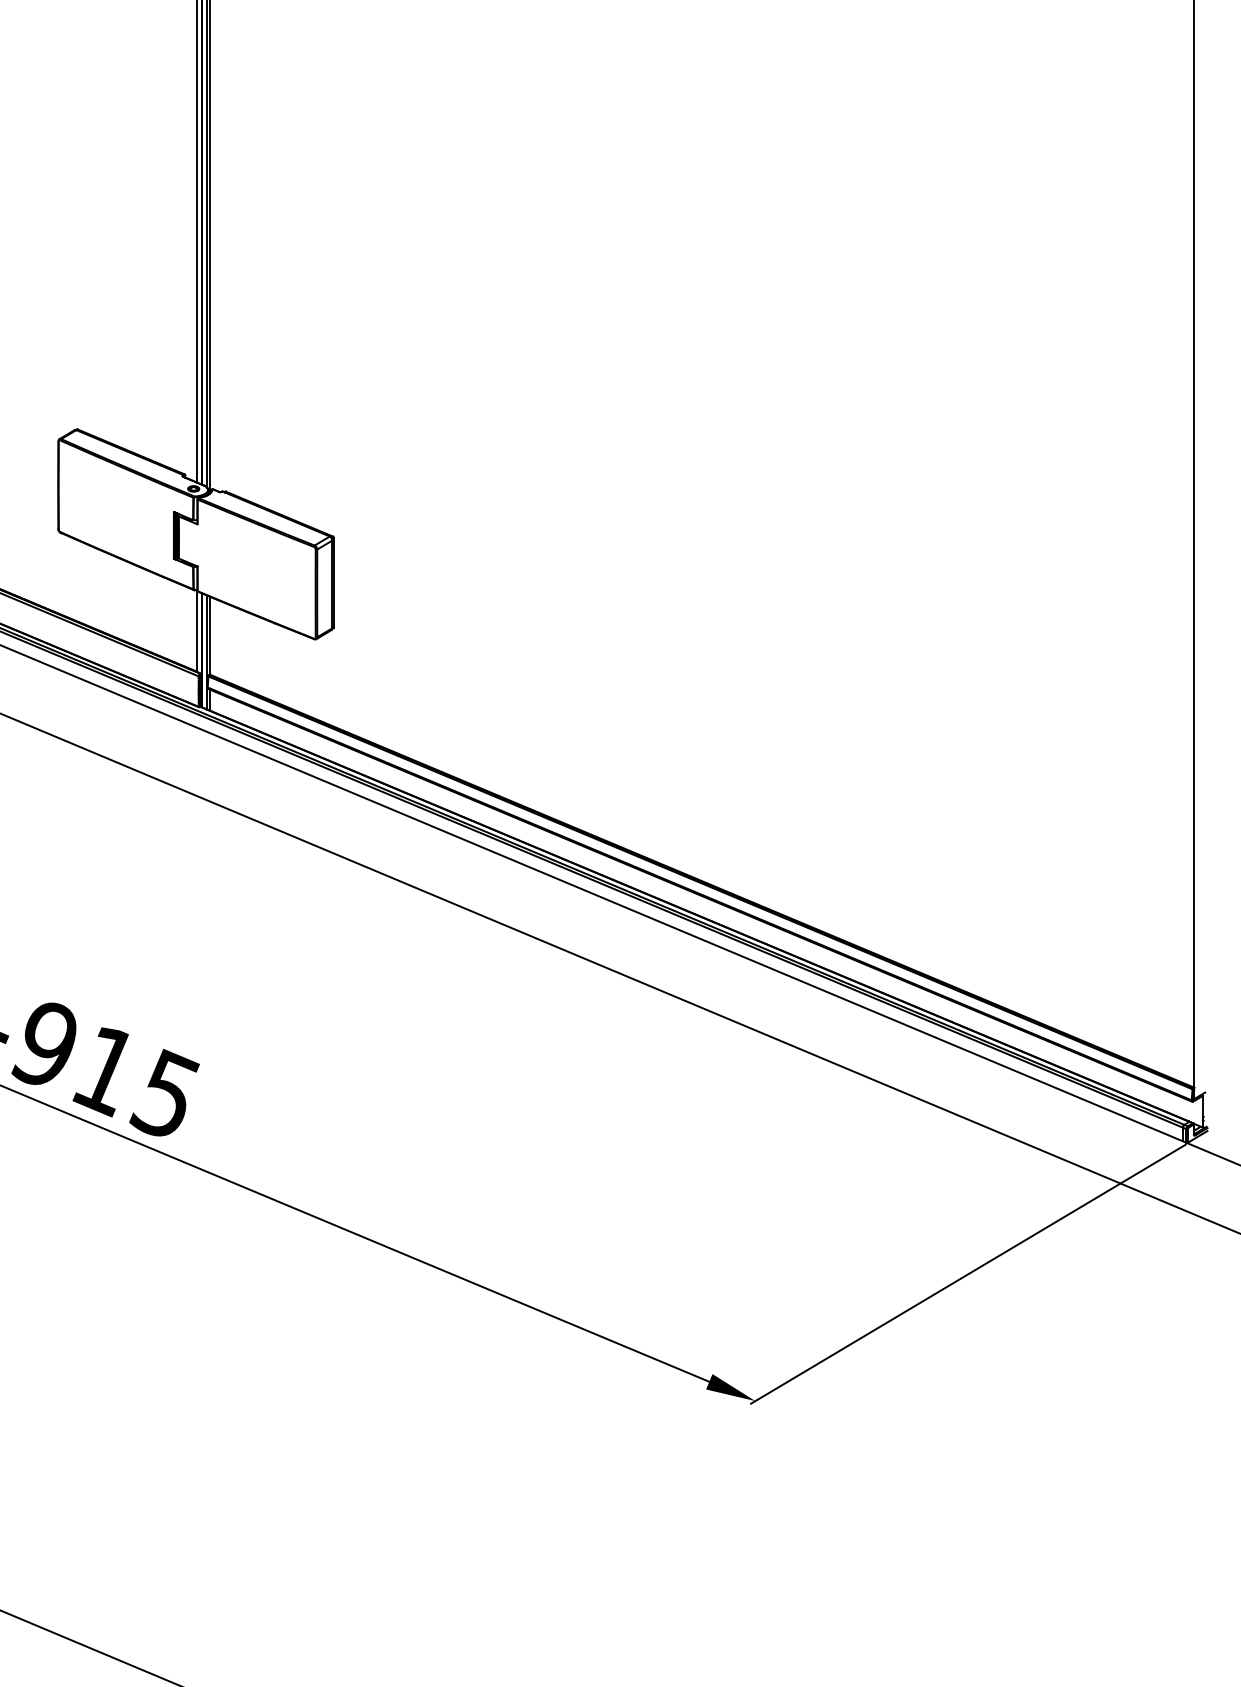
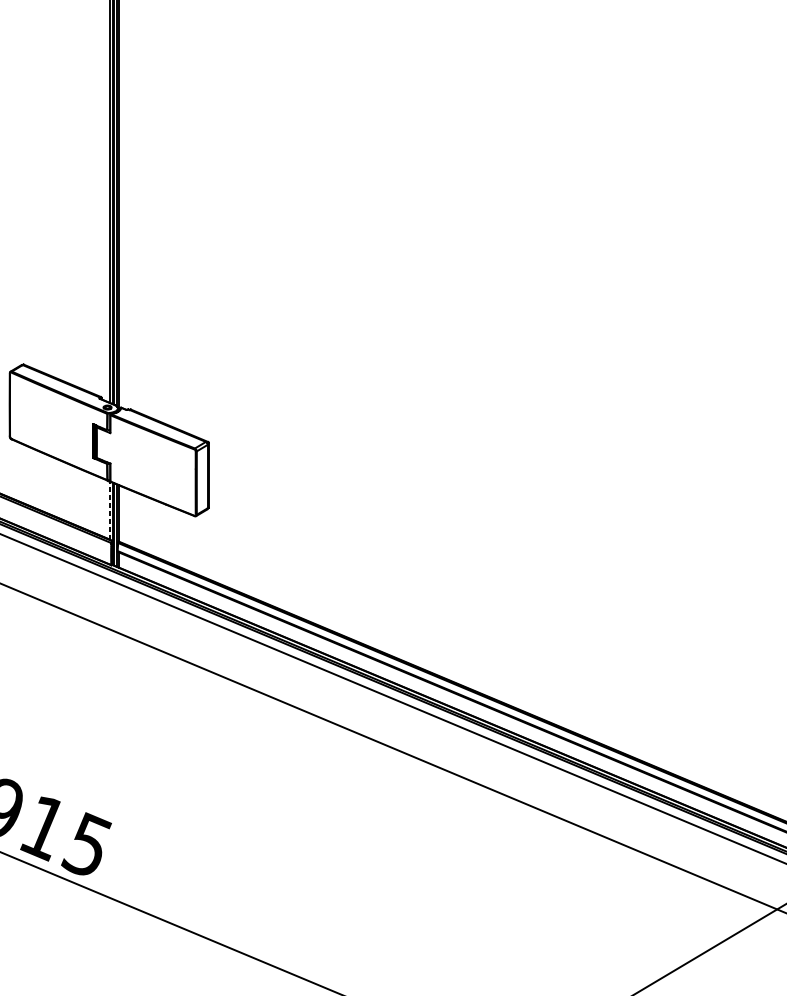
line: (197, 631) -> (110, 510), solid -> dashed

